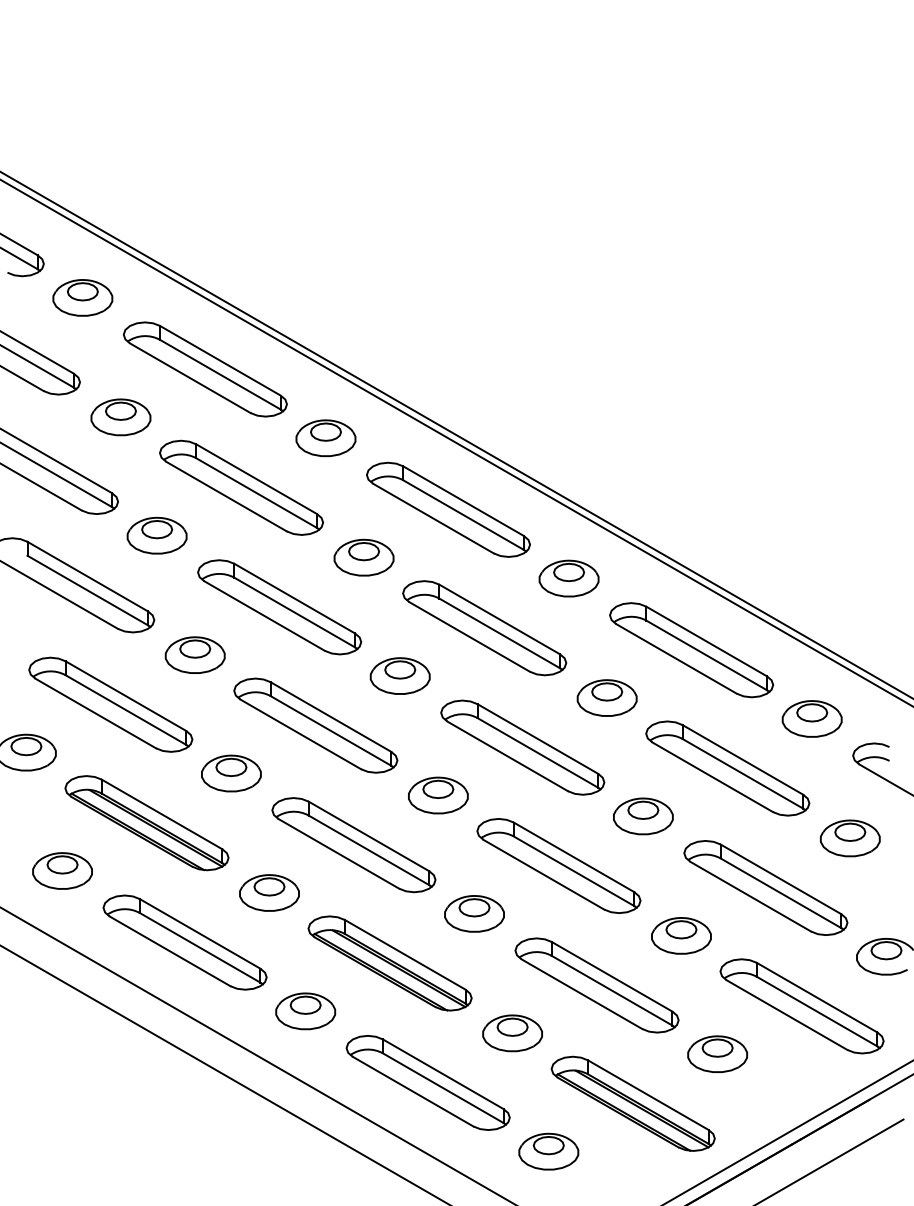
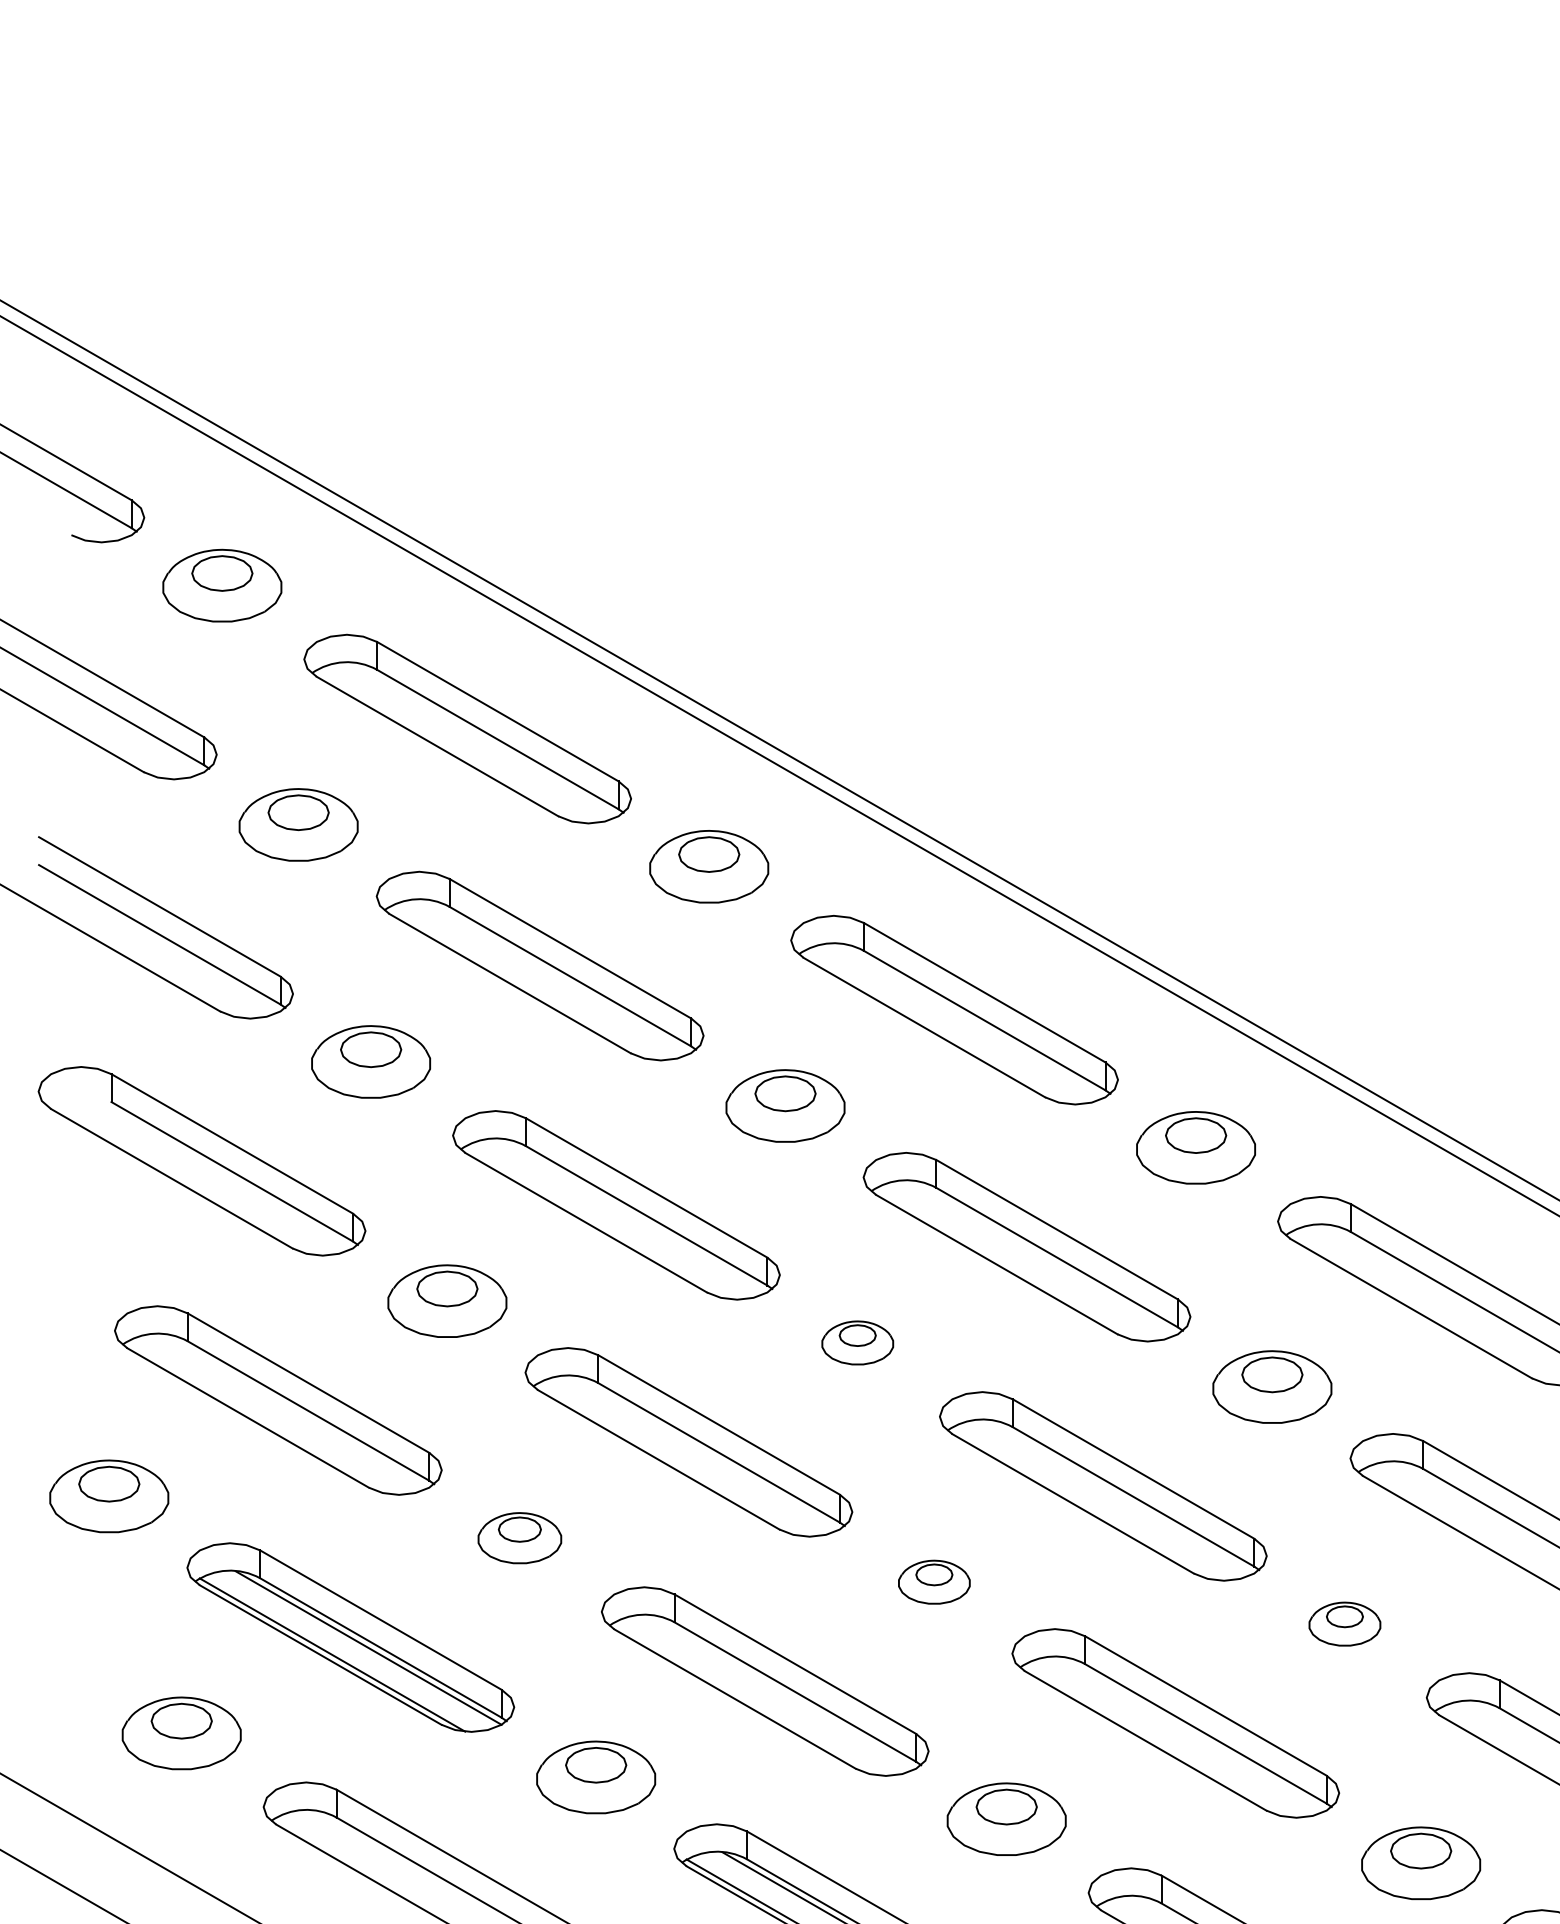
part: (399, 675) -> (856, 1341), size x0.6
part: (231, 773) -> (520, 1538), size x0.7
part: (438, 795) -> (934, 1582), size x0.6
part: (643, 816) -> (1345, 1624), size x0.6

